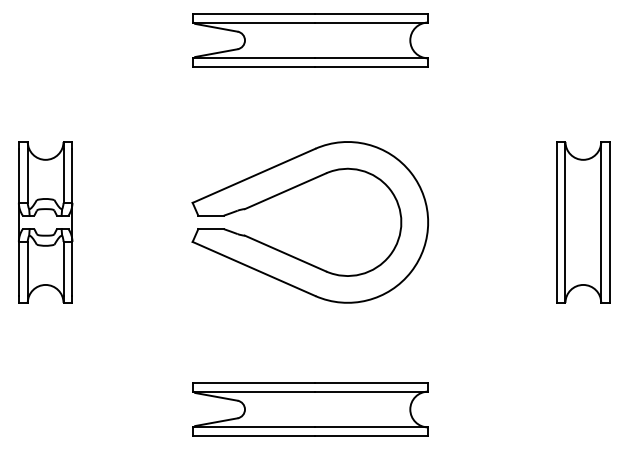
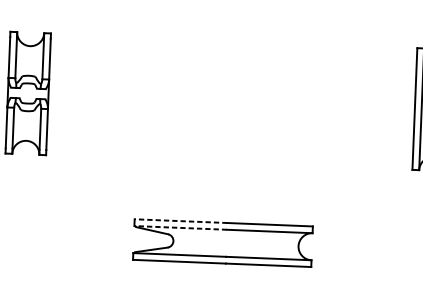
part: (297, 257) -> (217, 127), removed
line: (253, 382) -> (180, 220), solid -> dashed
line: (253, 391) -> (180, 227), solid -> dashed

